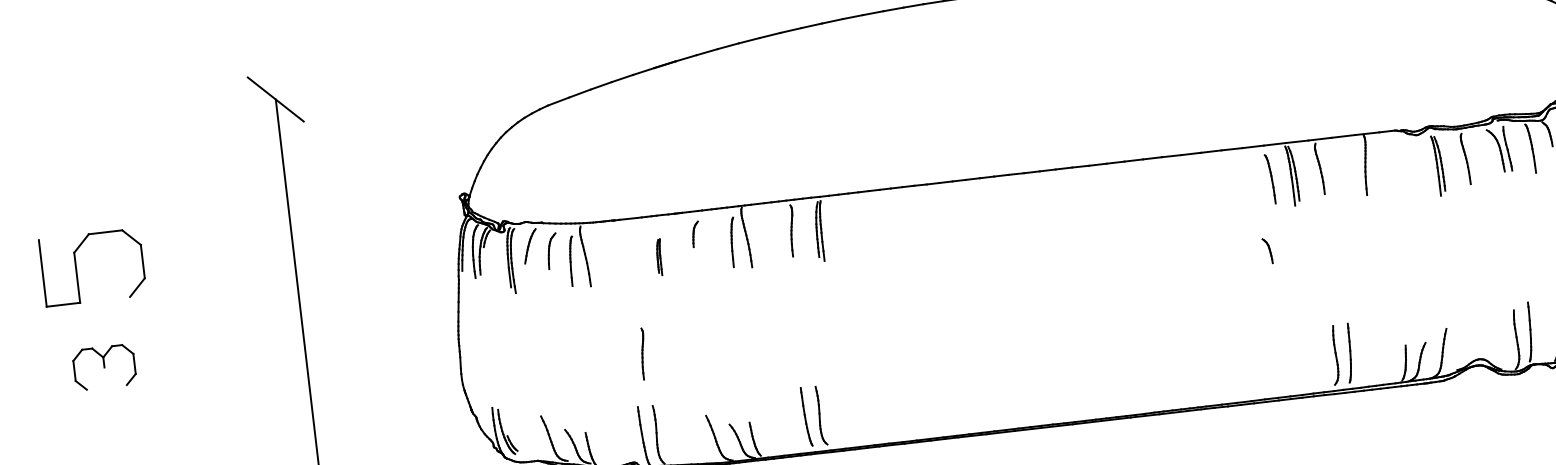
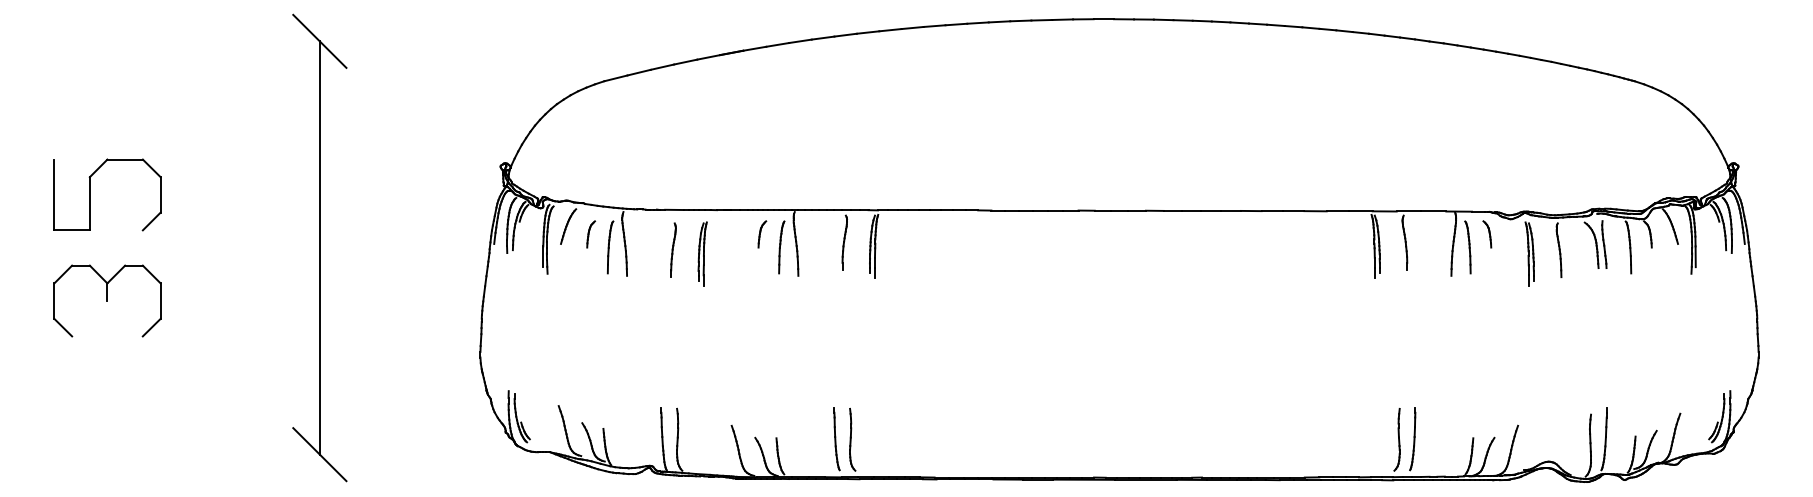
part: (1269, 179) -> (1467, 247), moved
part: (696, 234) -> (762, 234), moved
part: (552, 251) -> (591, 234), size x0.71
part: (1267, 251) -> (1487, 234), moved
part: (659, 256) -> (702, 253), size x1.67
part: (643, 353) -> (673, 249), moved
part: (104, 366) -> (107, 300), size x1.67

